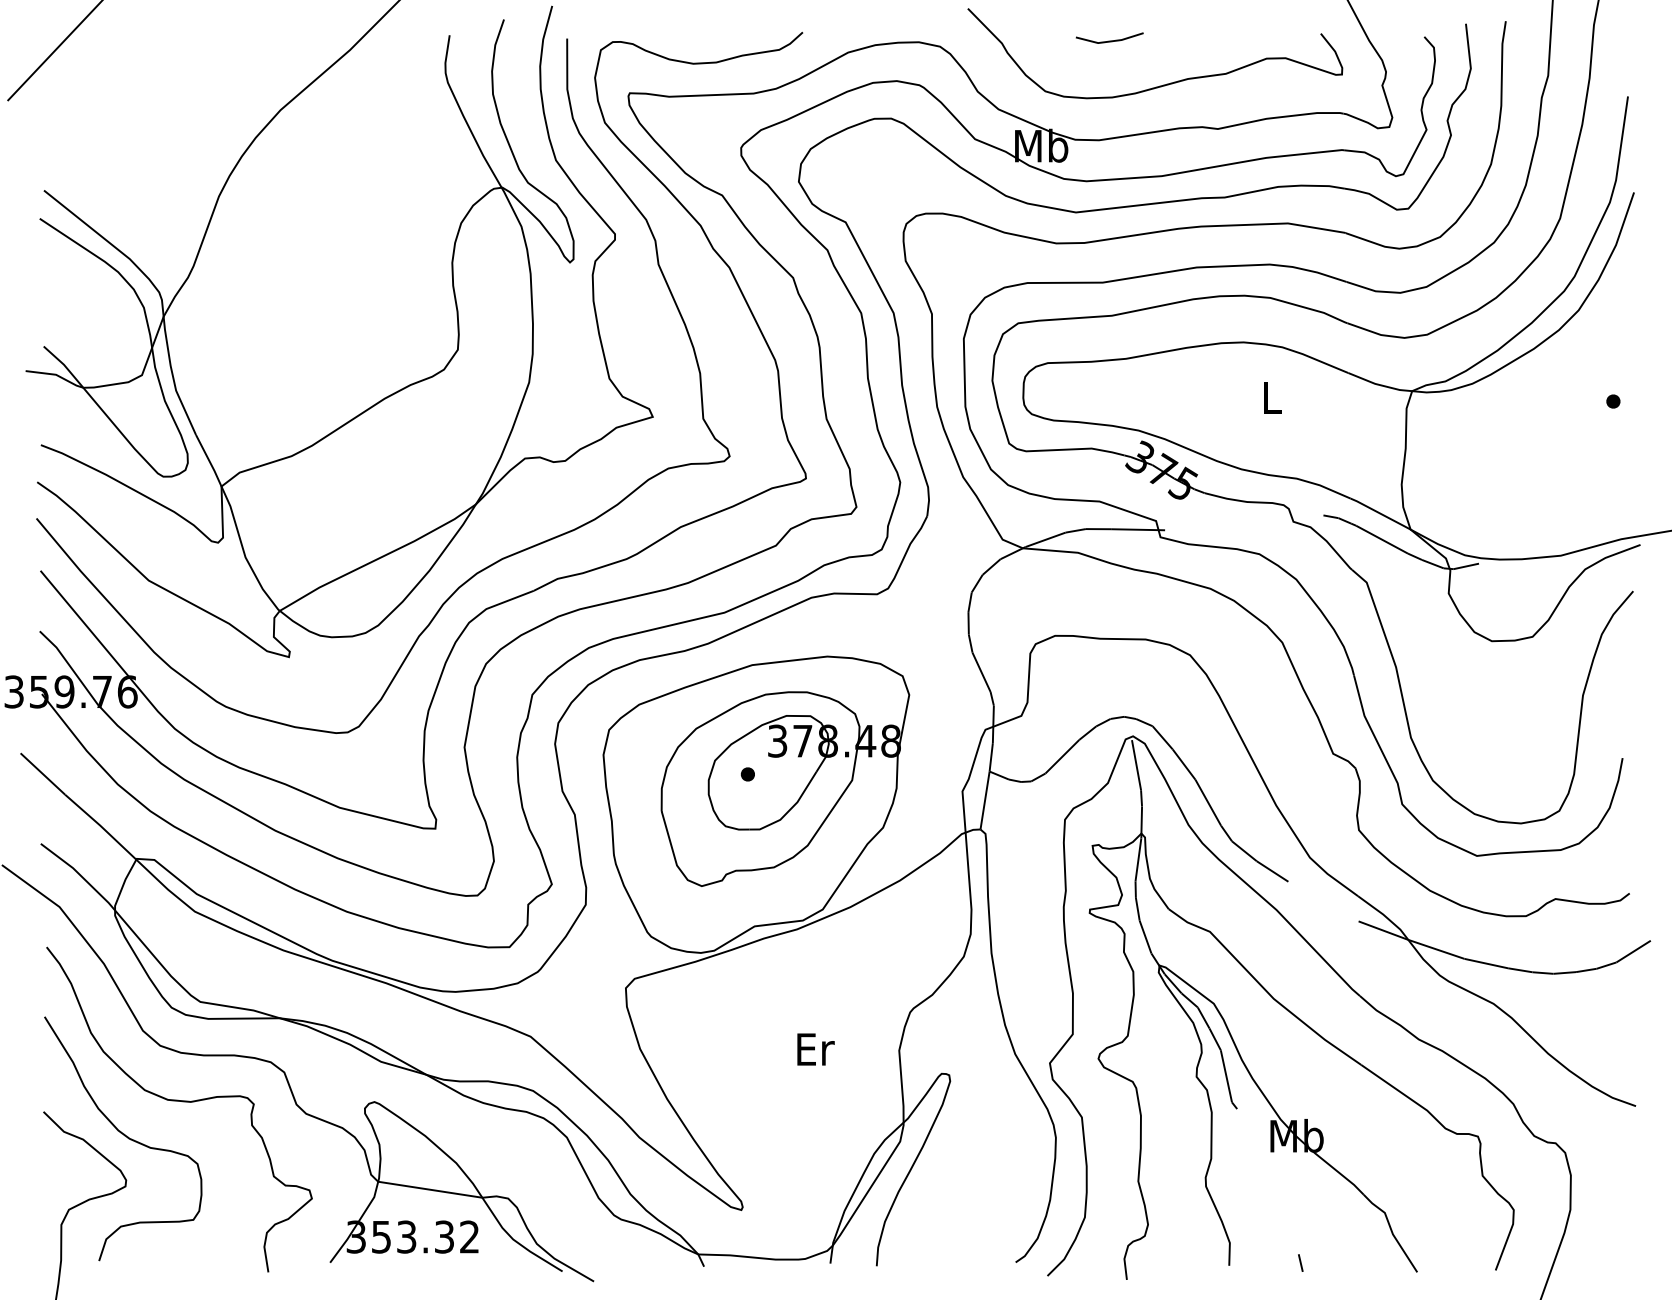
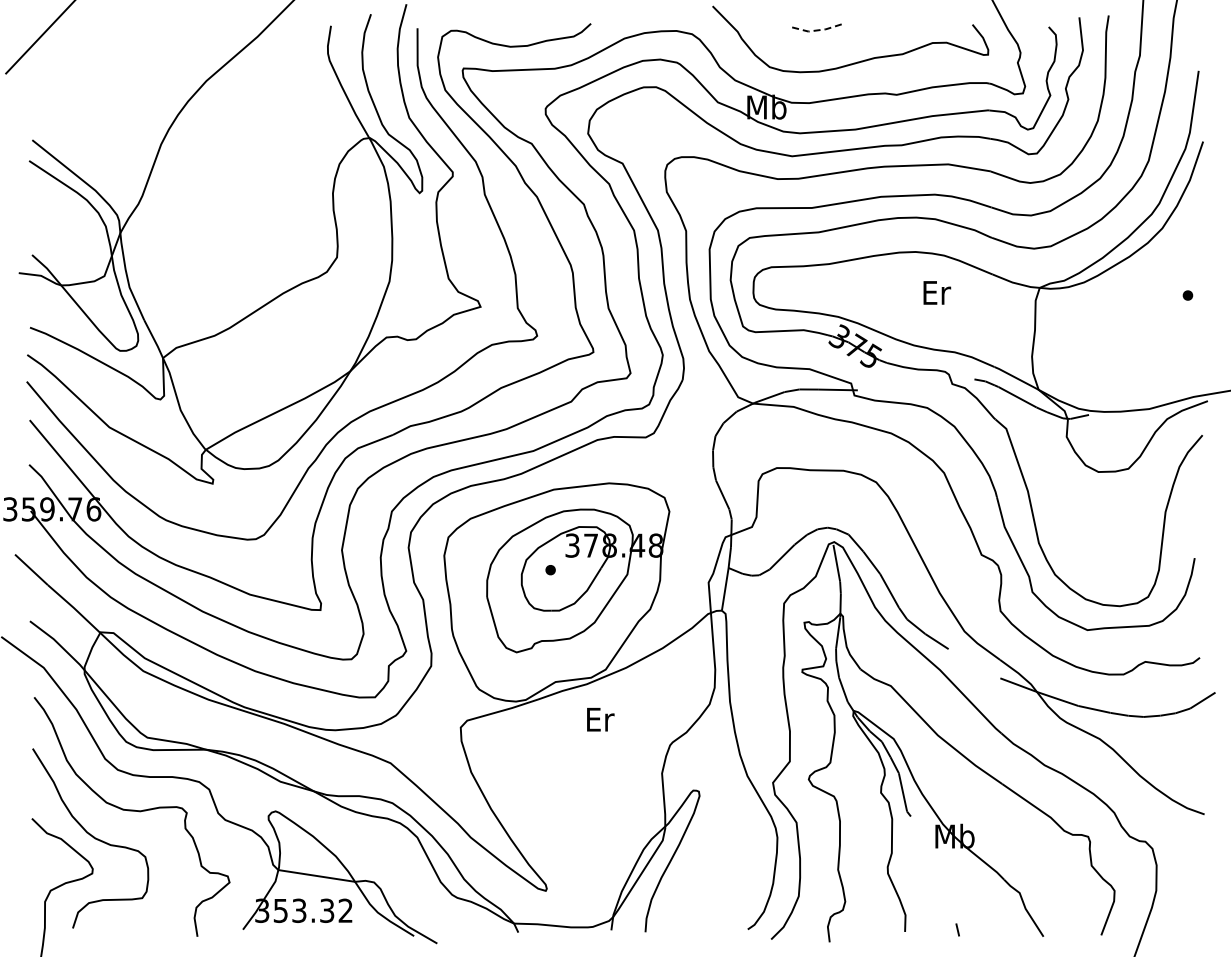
line: (1110, 41) -> (817, 30), solid -> dashed
text: (1273, 397) -> (937, 292), L -> Er
text: (815, 1049) -> (600, 719), moved

